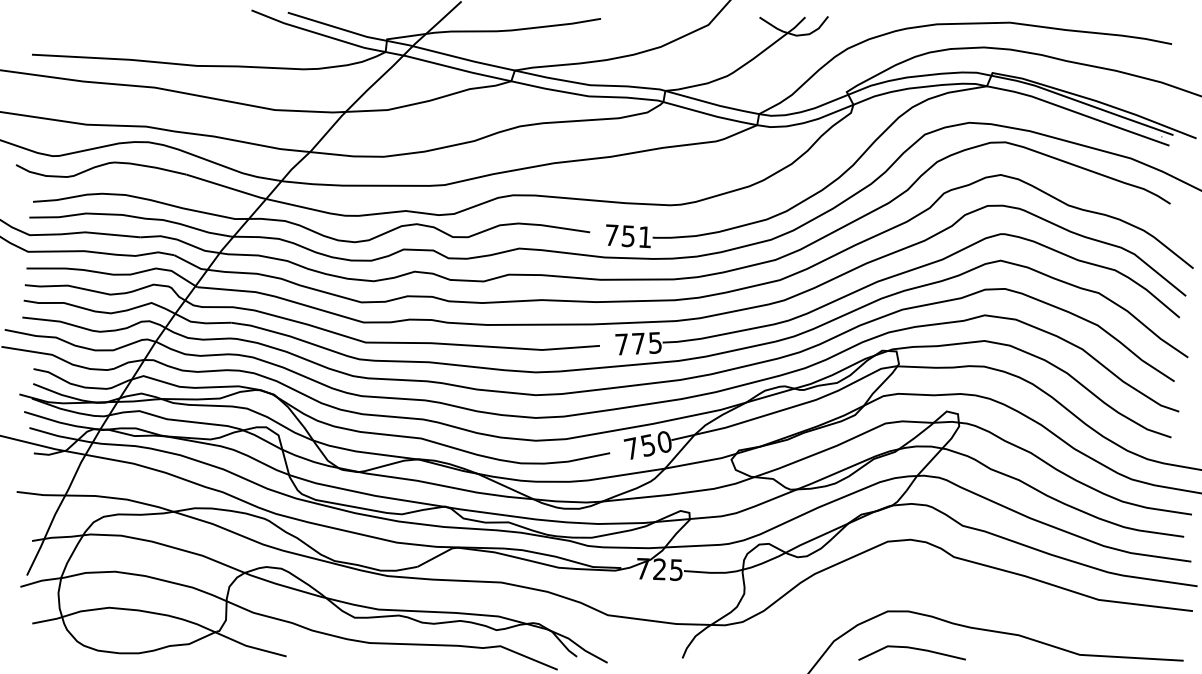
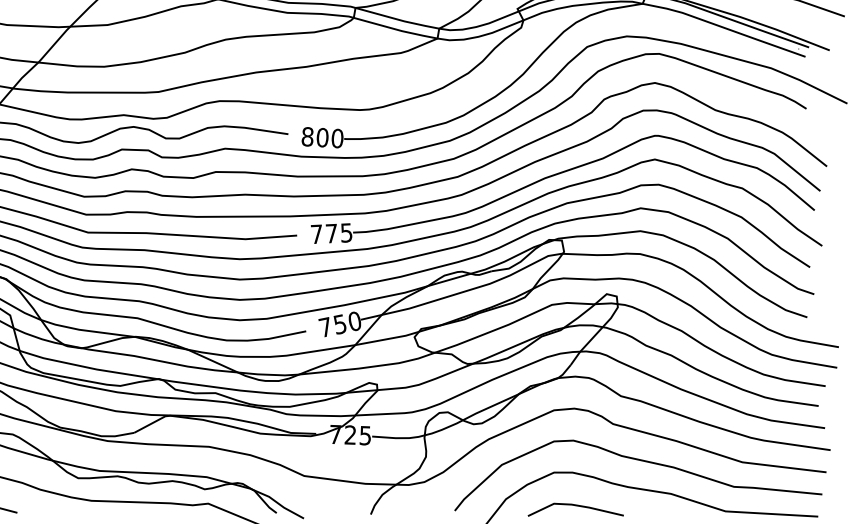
text: (628, 236) -> (322, 137), 751 -> 800
curve: (983, 598) -> (639, 461), added

